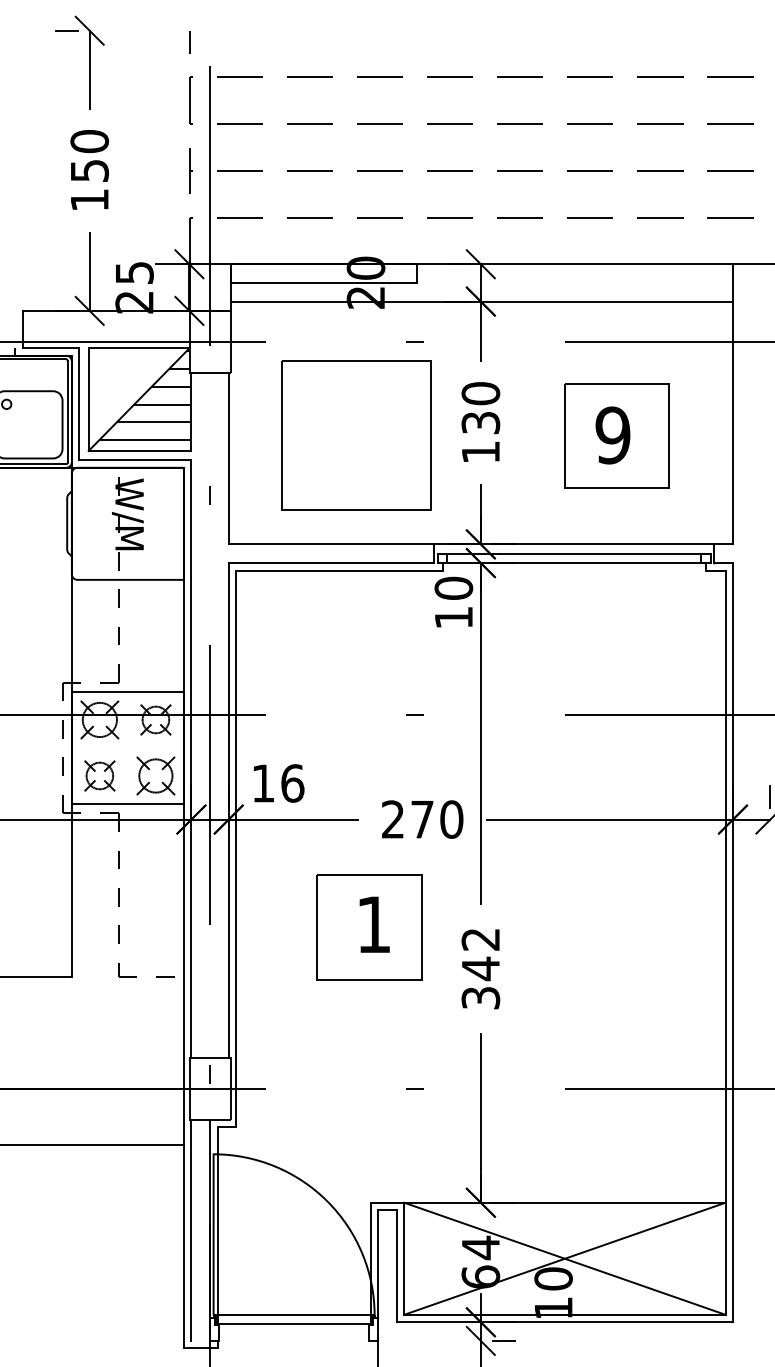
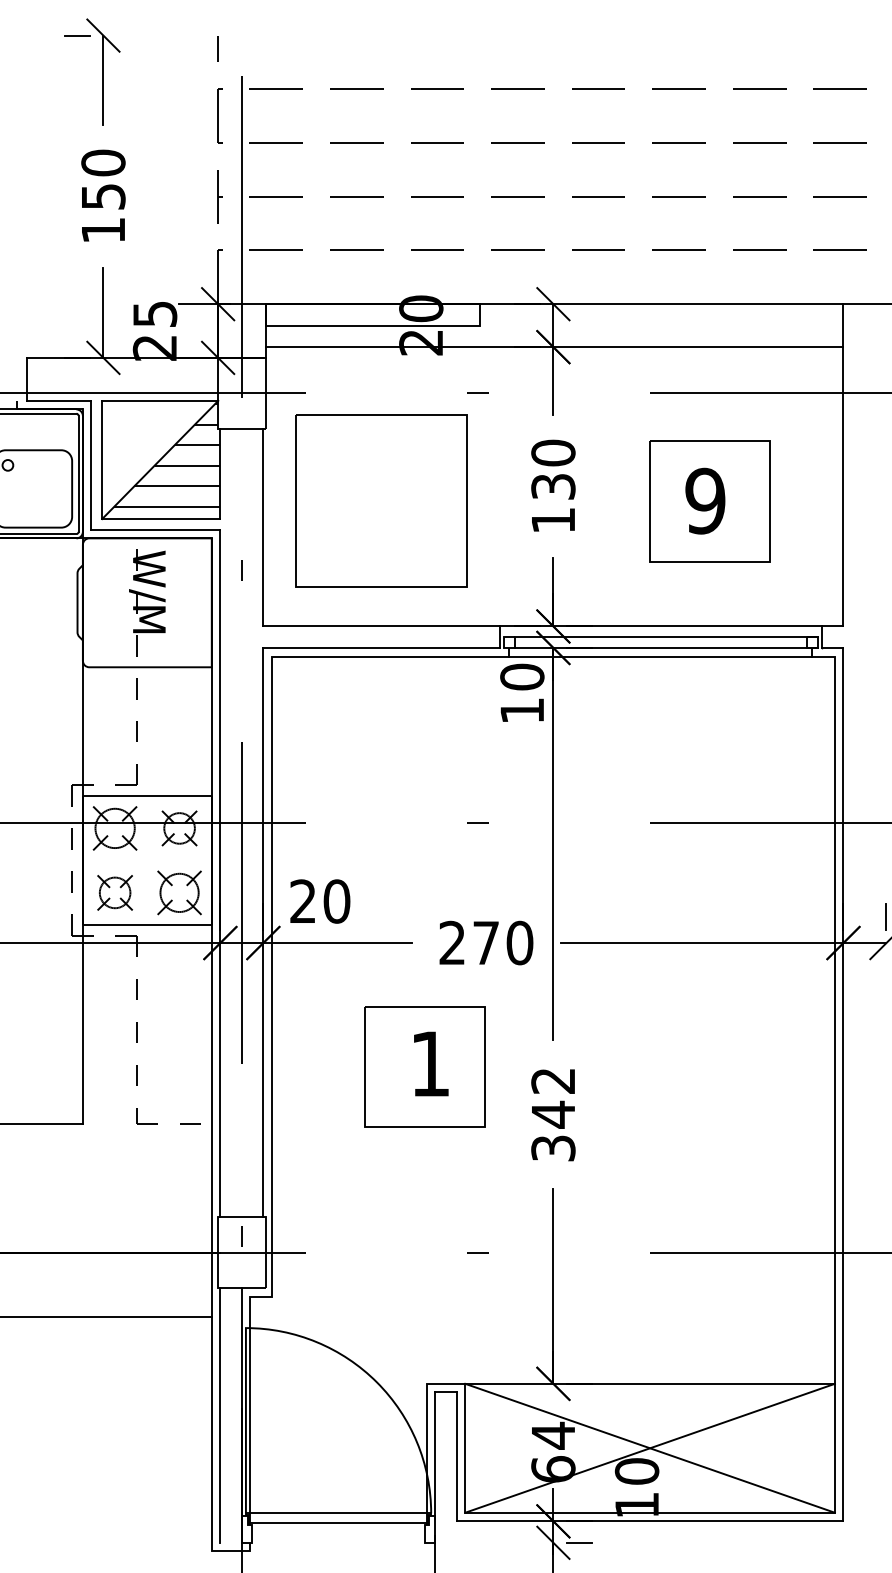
part: (356, 435) -> (381, 501), moved
line: (573, 570) -> (659, 656), added
text: (278, 783) -> (320, 901), 16 -> 20

